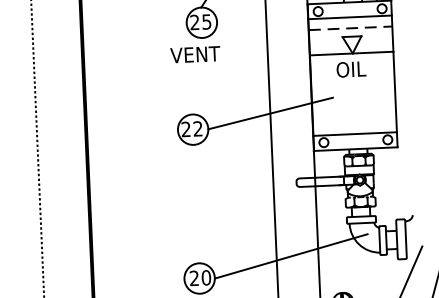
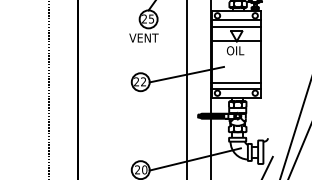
line: (351, 28) -> (236, 26), dashed -> solid
line: (353, 123) -> (235, 82), added
fill: (315, 180) -> (211, 115), added

